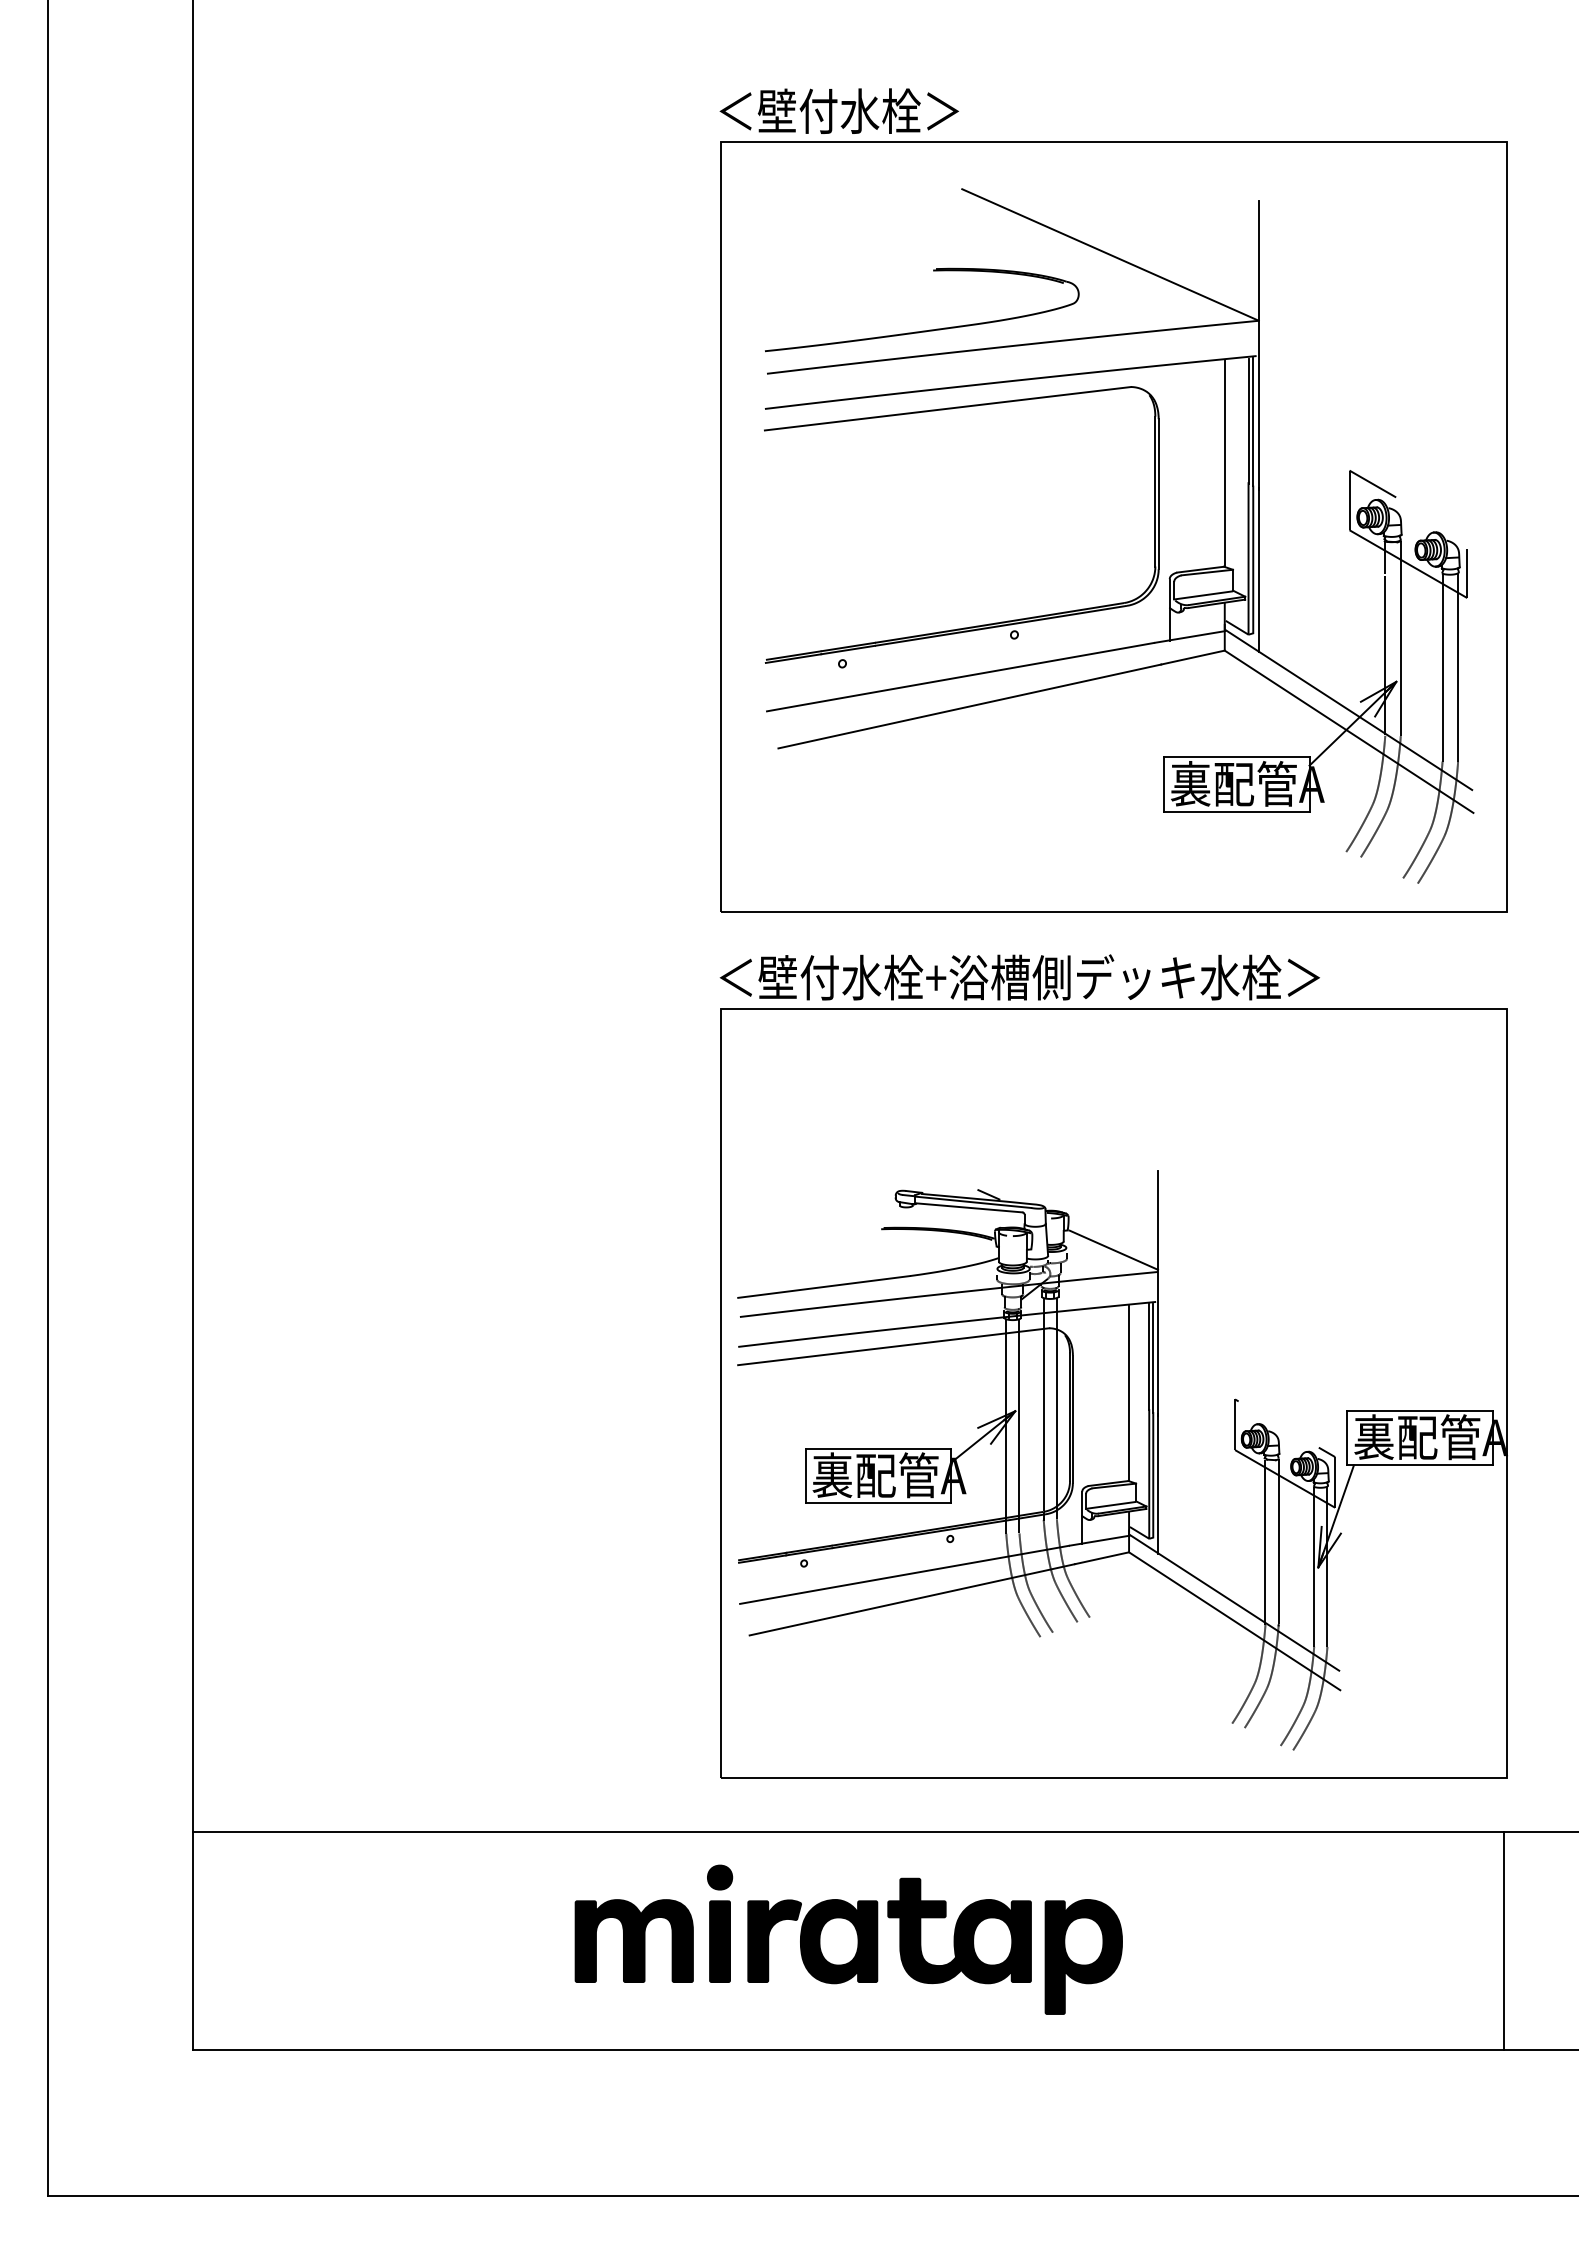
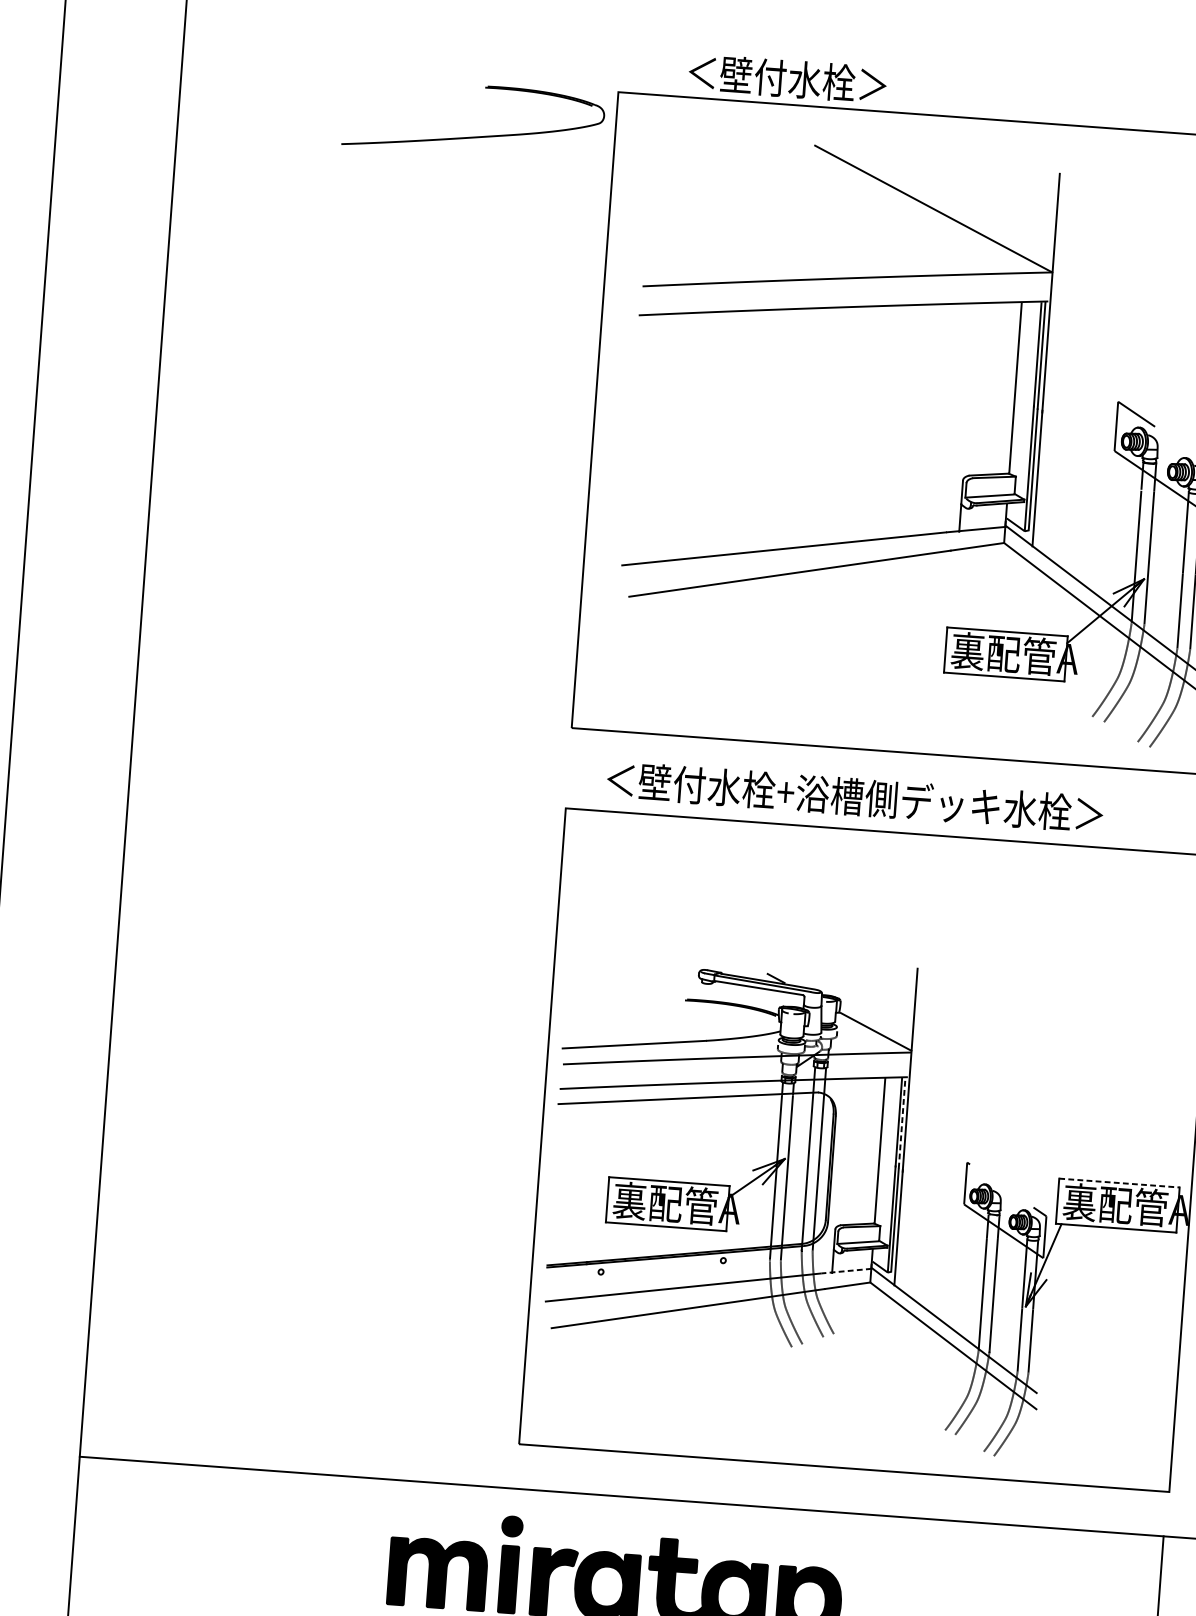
text: (838, 110) -> (787, 78), moved
part: (922, 330) -> (472, 136), moved
part: (976, 625) -> (800, 507), removed
text: (1019, 977) -> (854, 797), moved
line: (1153, 1358) -> (902, 1123), solid -> dashed
line: (1420, 1410) -> (1119, 1182), solid -> dashed
line: (1099, 1540) -> (846, 1270), solid -> dashed

